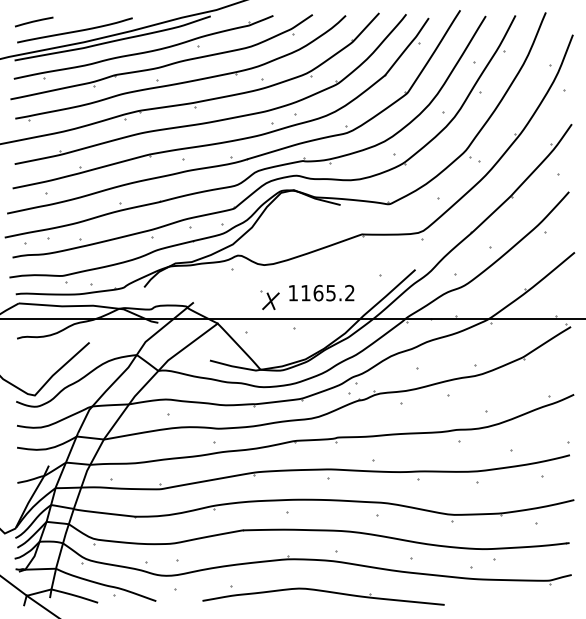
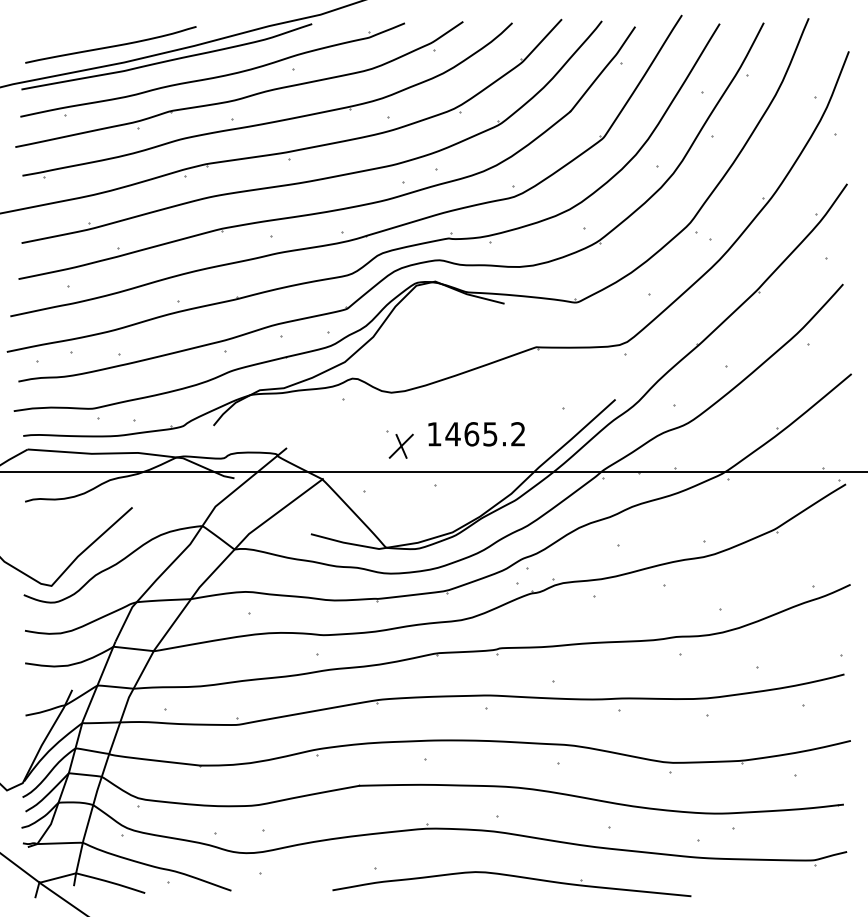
line: (34, 21) -> (50, 31), removed
text: (305, 293) -> (452, 434), 1165.2 -> 1465.2
part: (323, 595) -> (511, 882), moved

